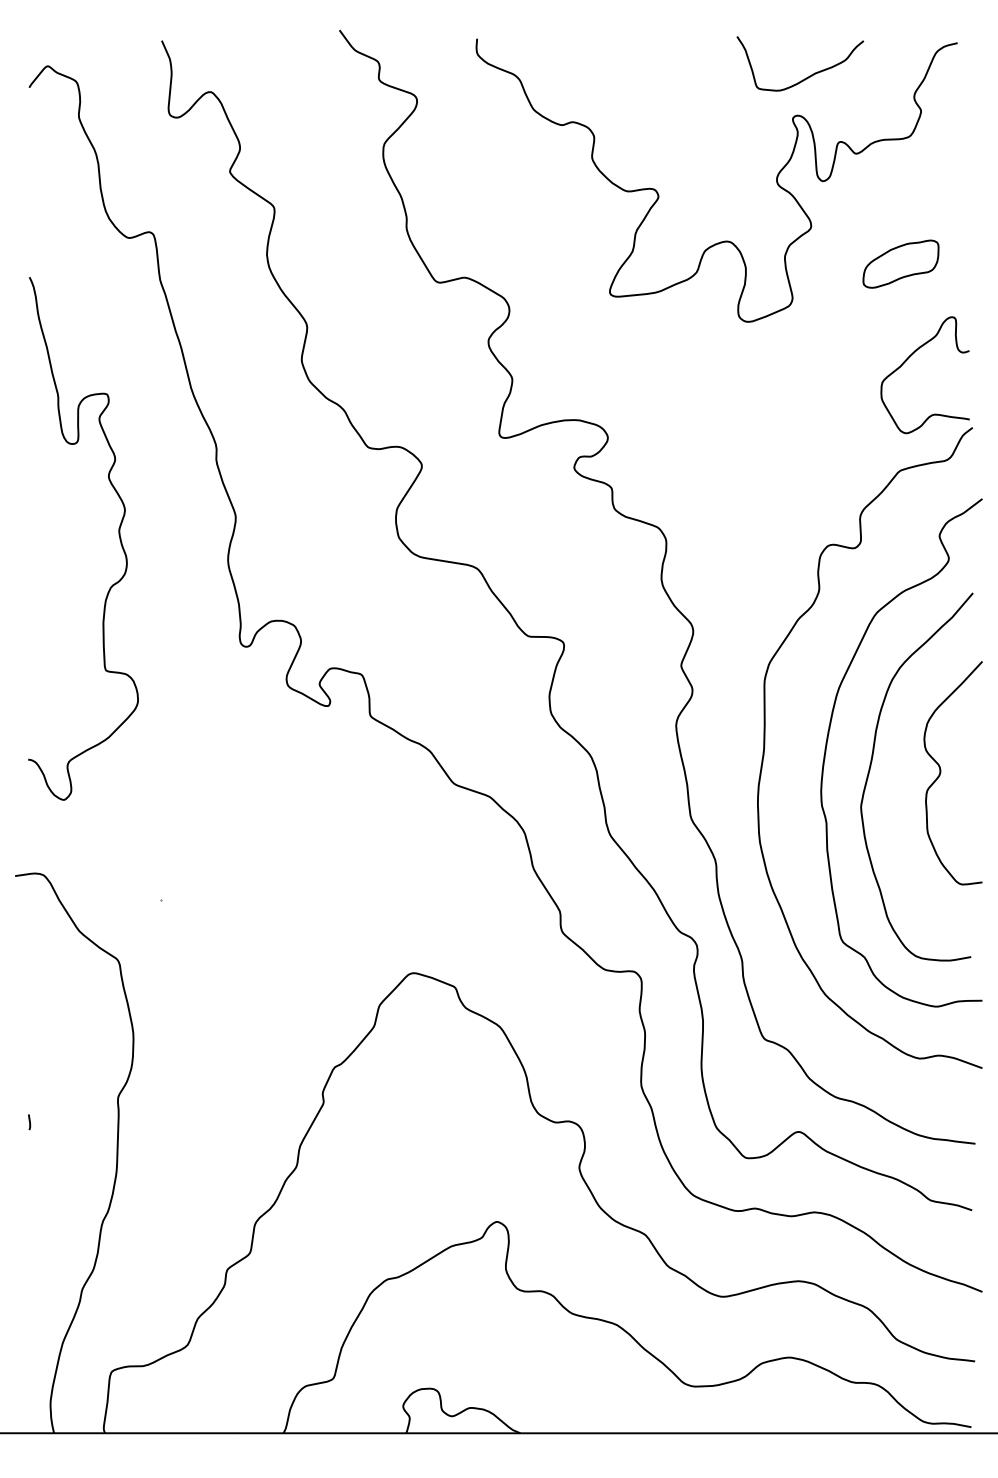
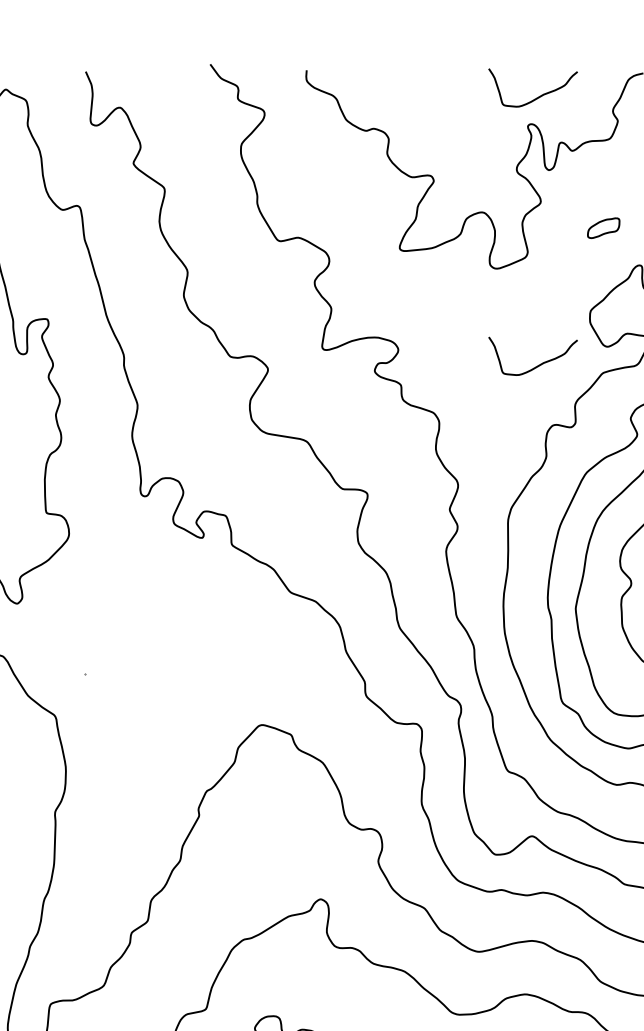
part: (900, 263) -> (603, 227), size x0.6
curve: (809, 458) -> (539, 364), added

